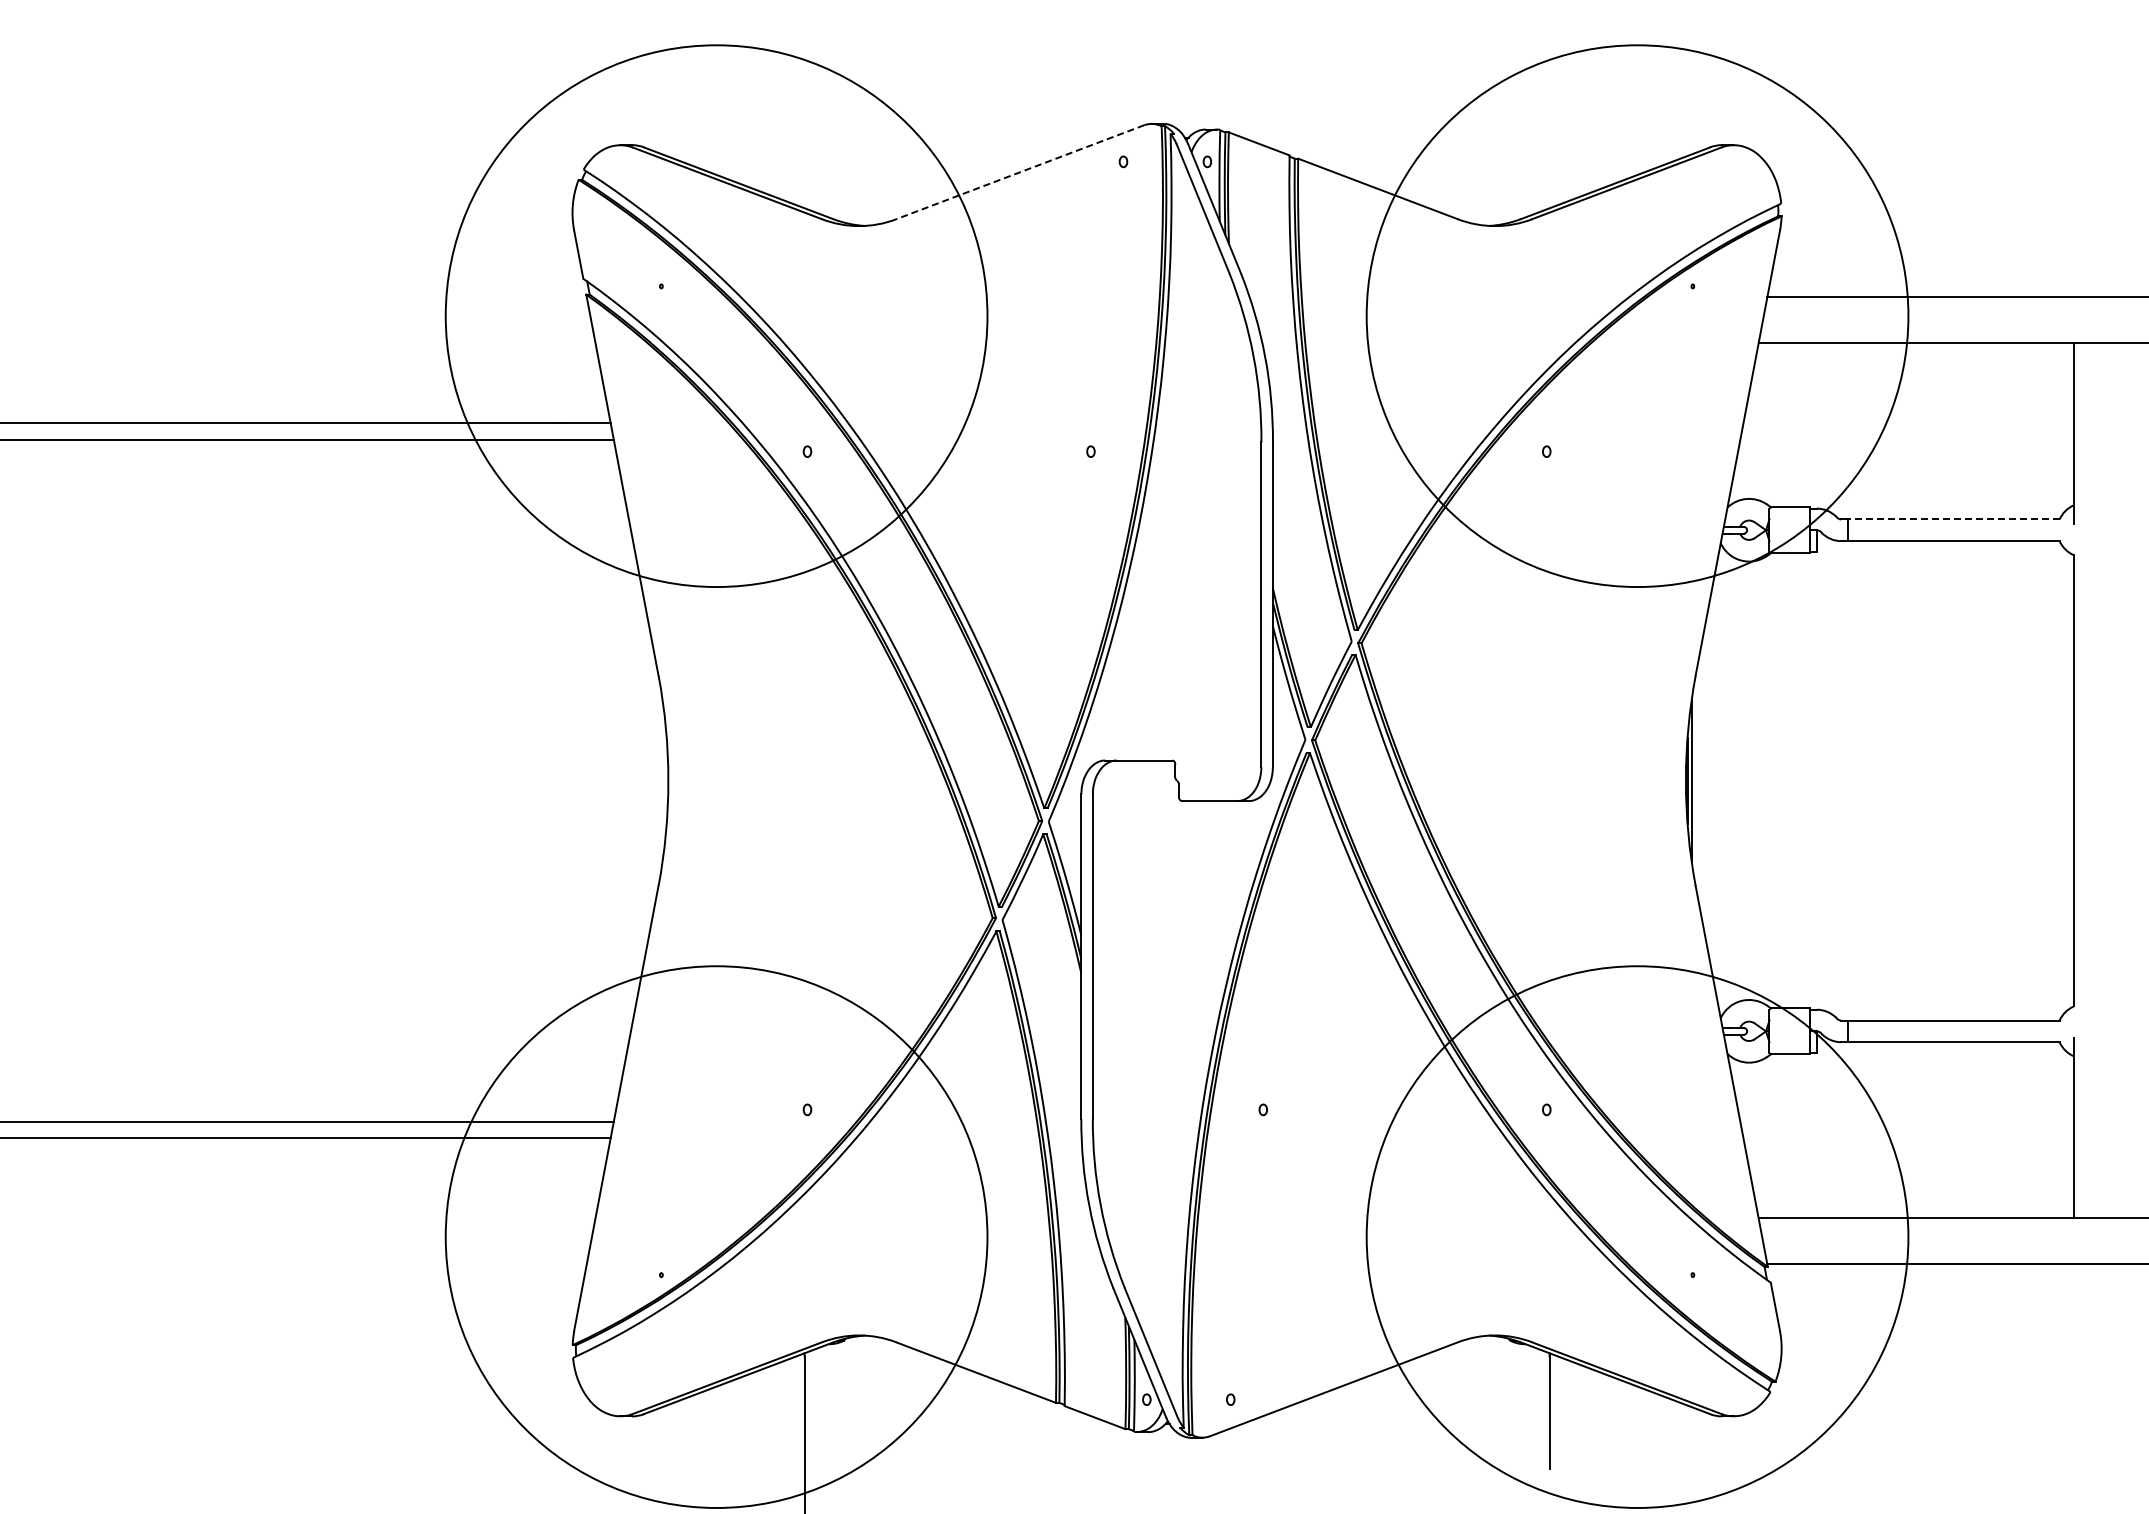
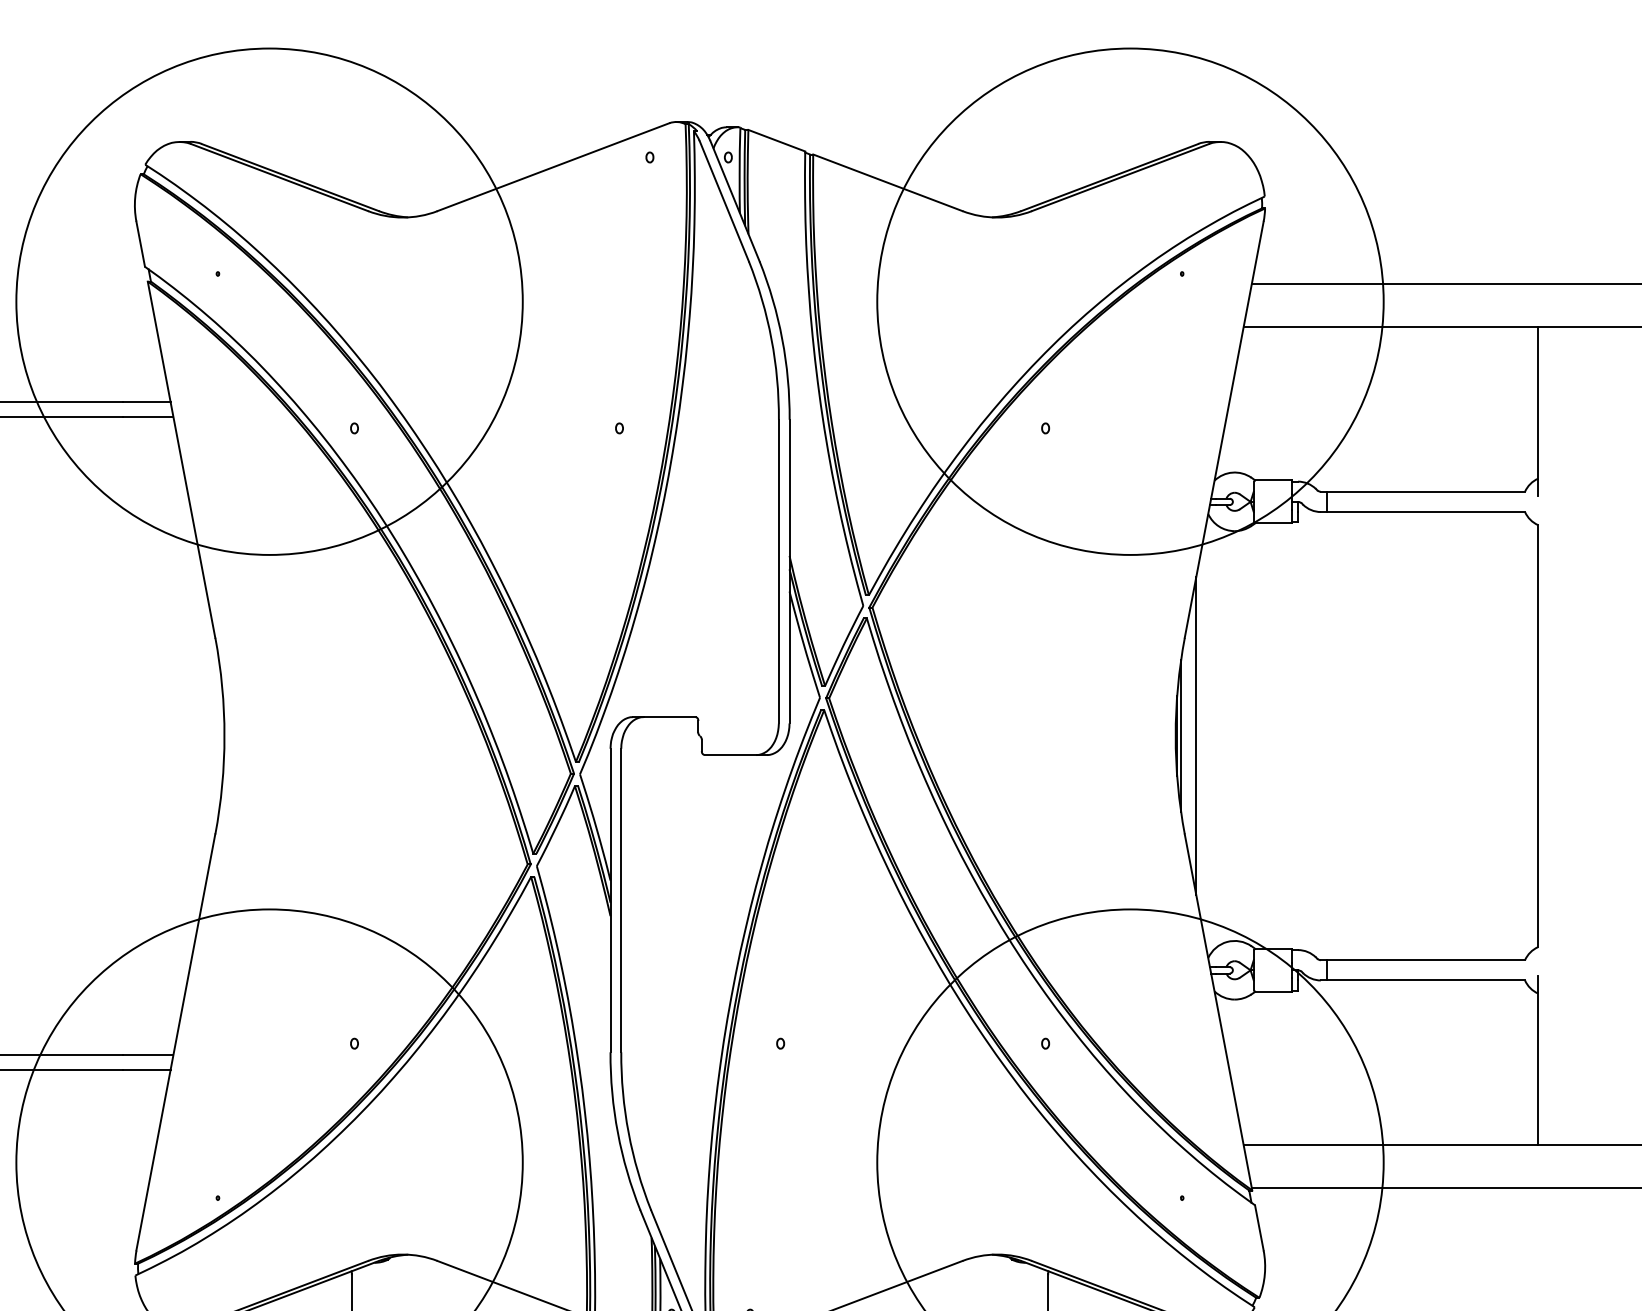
line: (1020, 172) -> (553, 167), dashed -> solid
line: (1953, 519) -> (1425, 491), dashed -> solid
line: (1707, 780) -> (1195, 735), added

